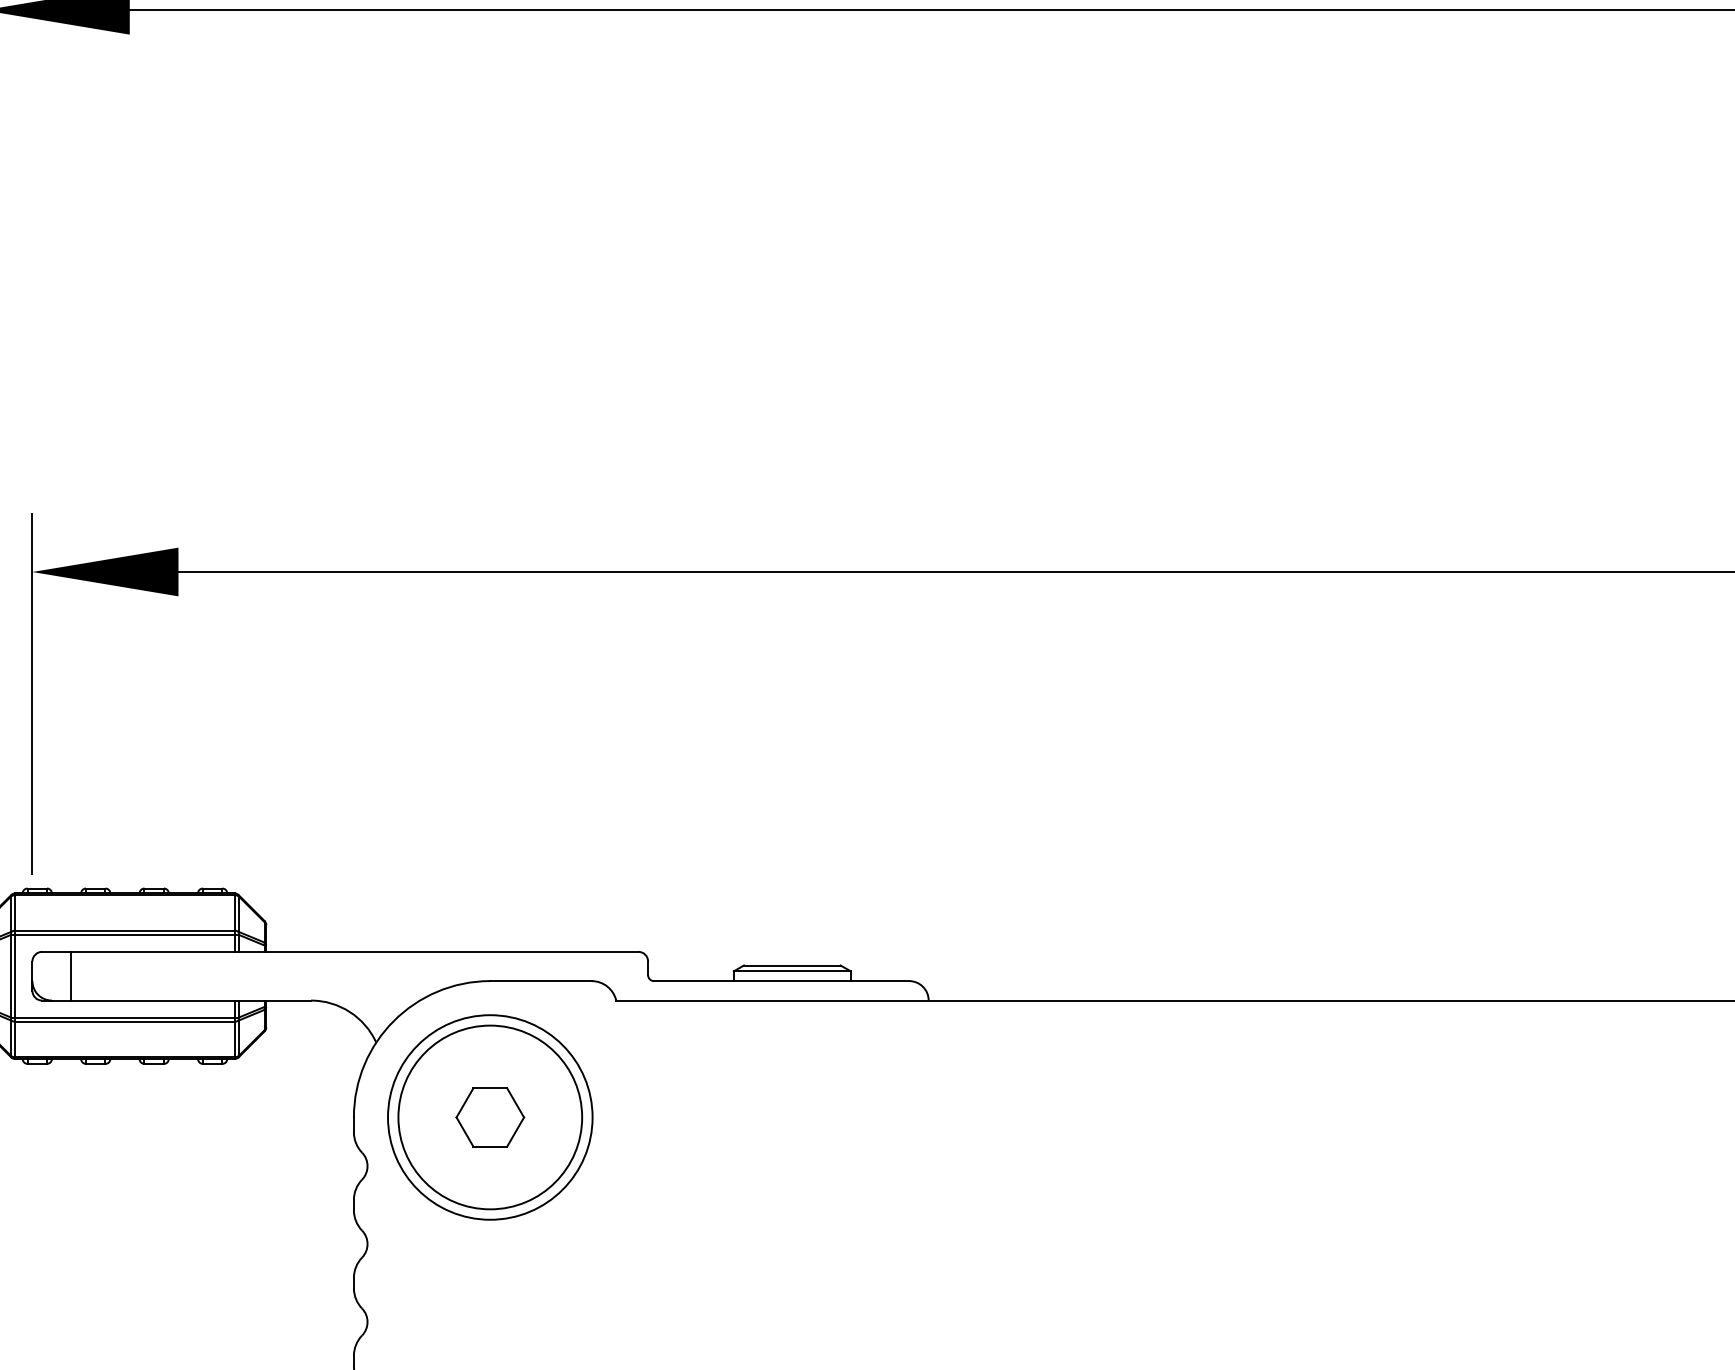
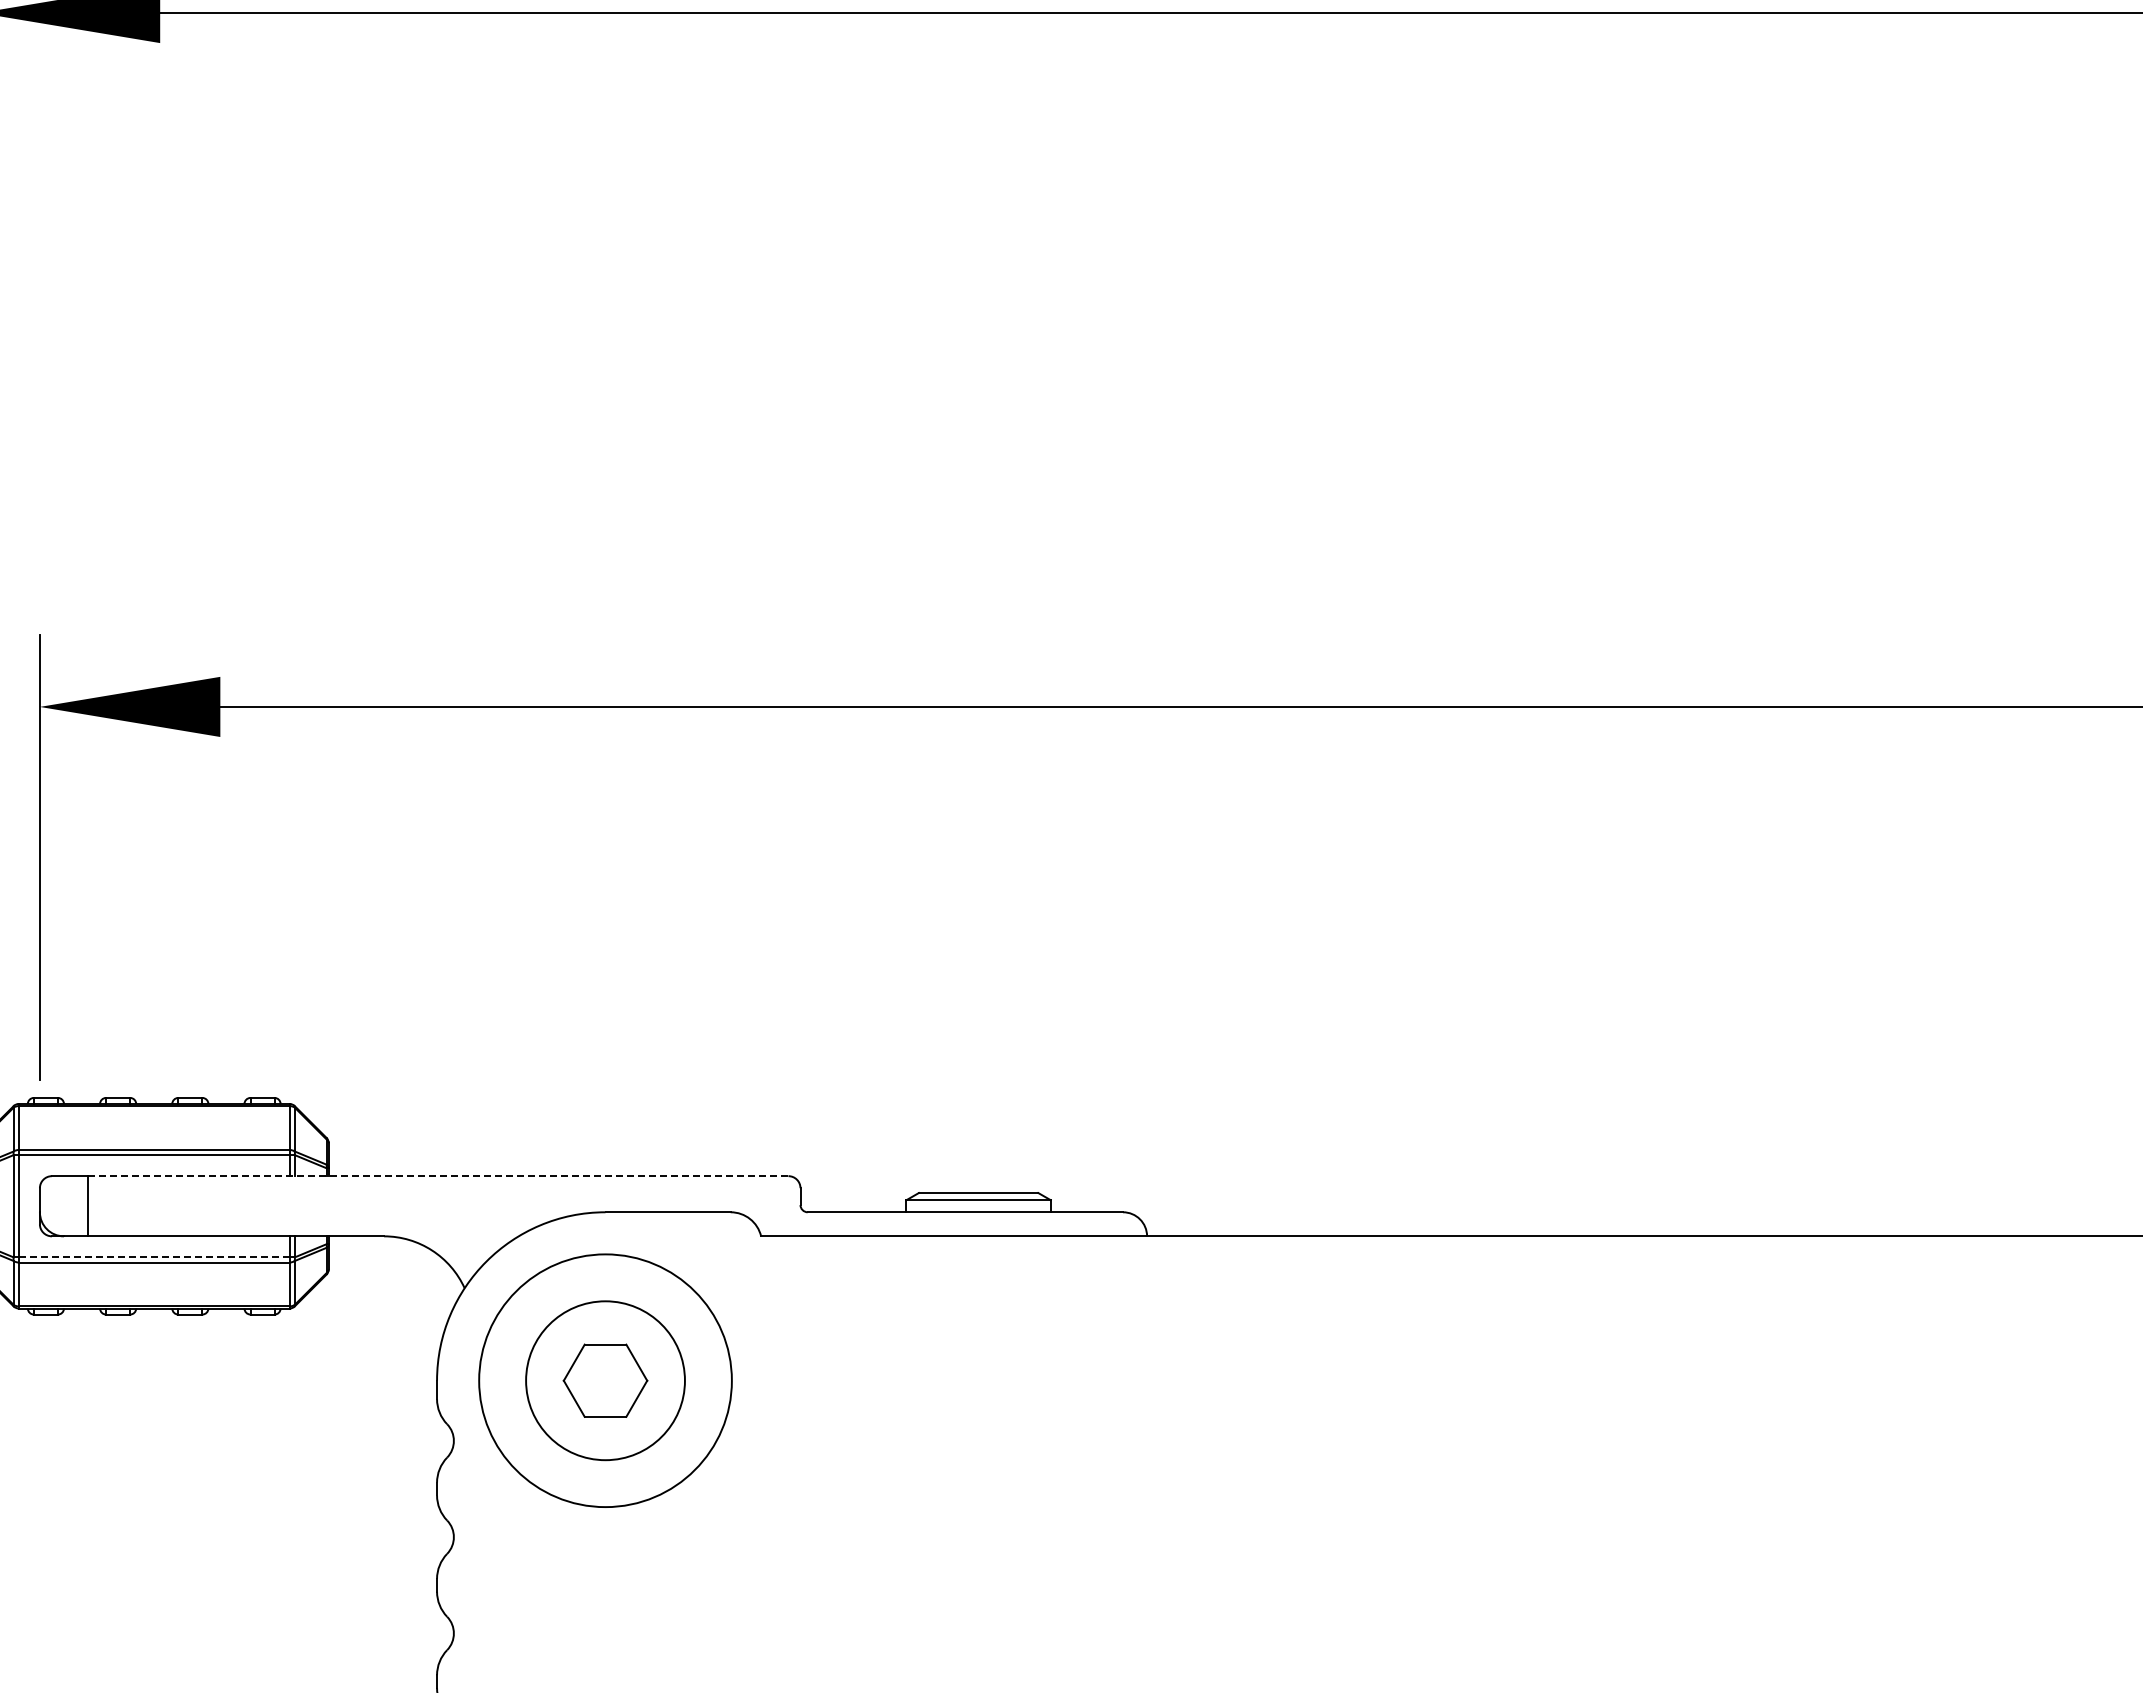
line: (355, 952) -> (438, 1176), solid -> dashed
line: (124, 1017) -> (153, 1257), solid -> dashed
circle: (490, 1117) -> (605, 1380), size x0.7

